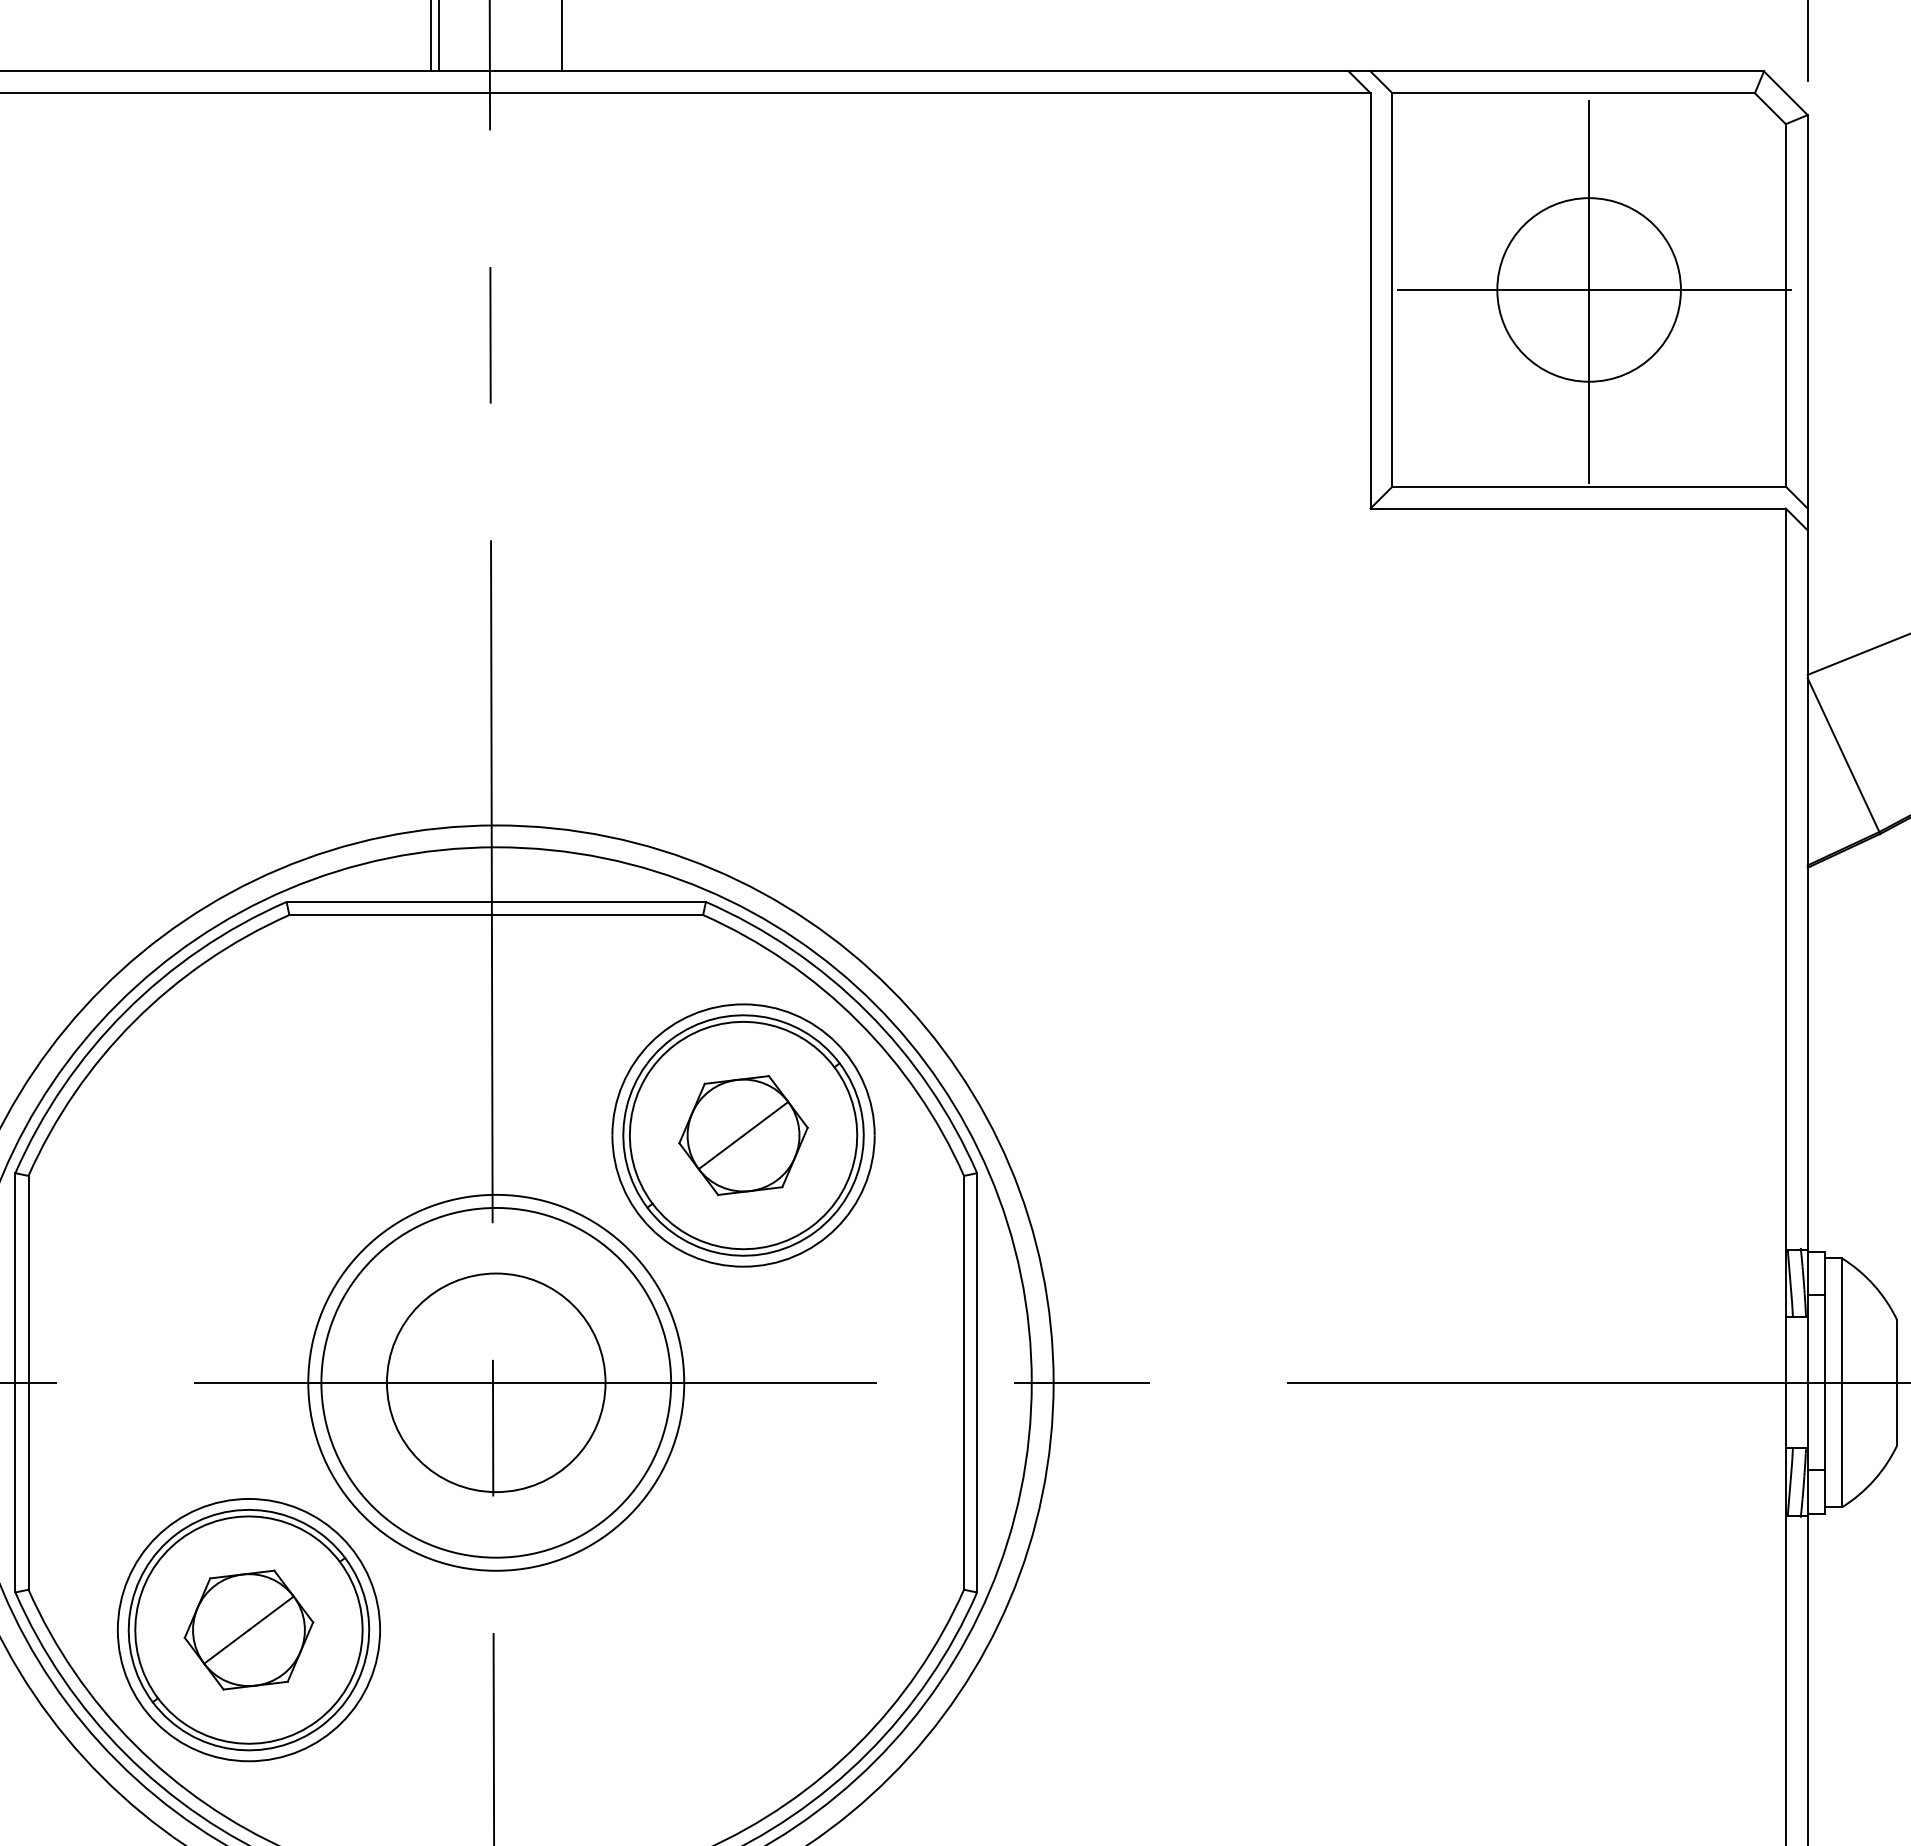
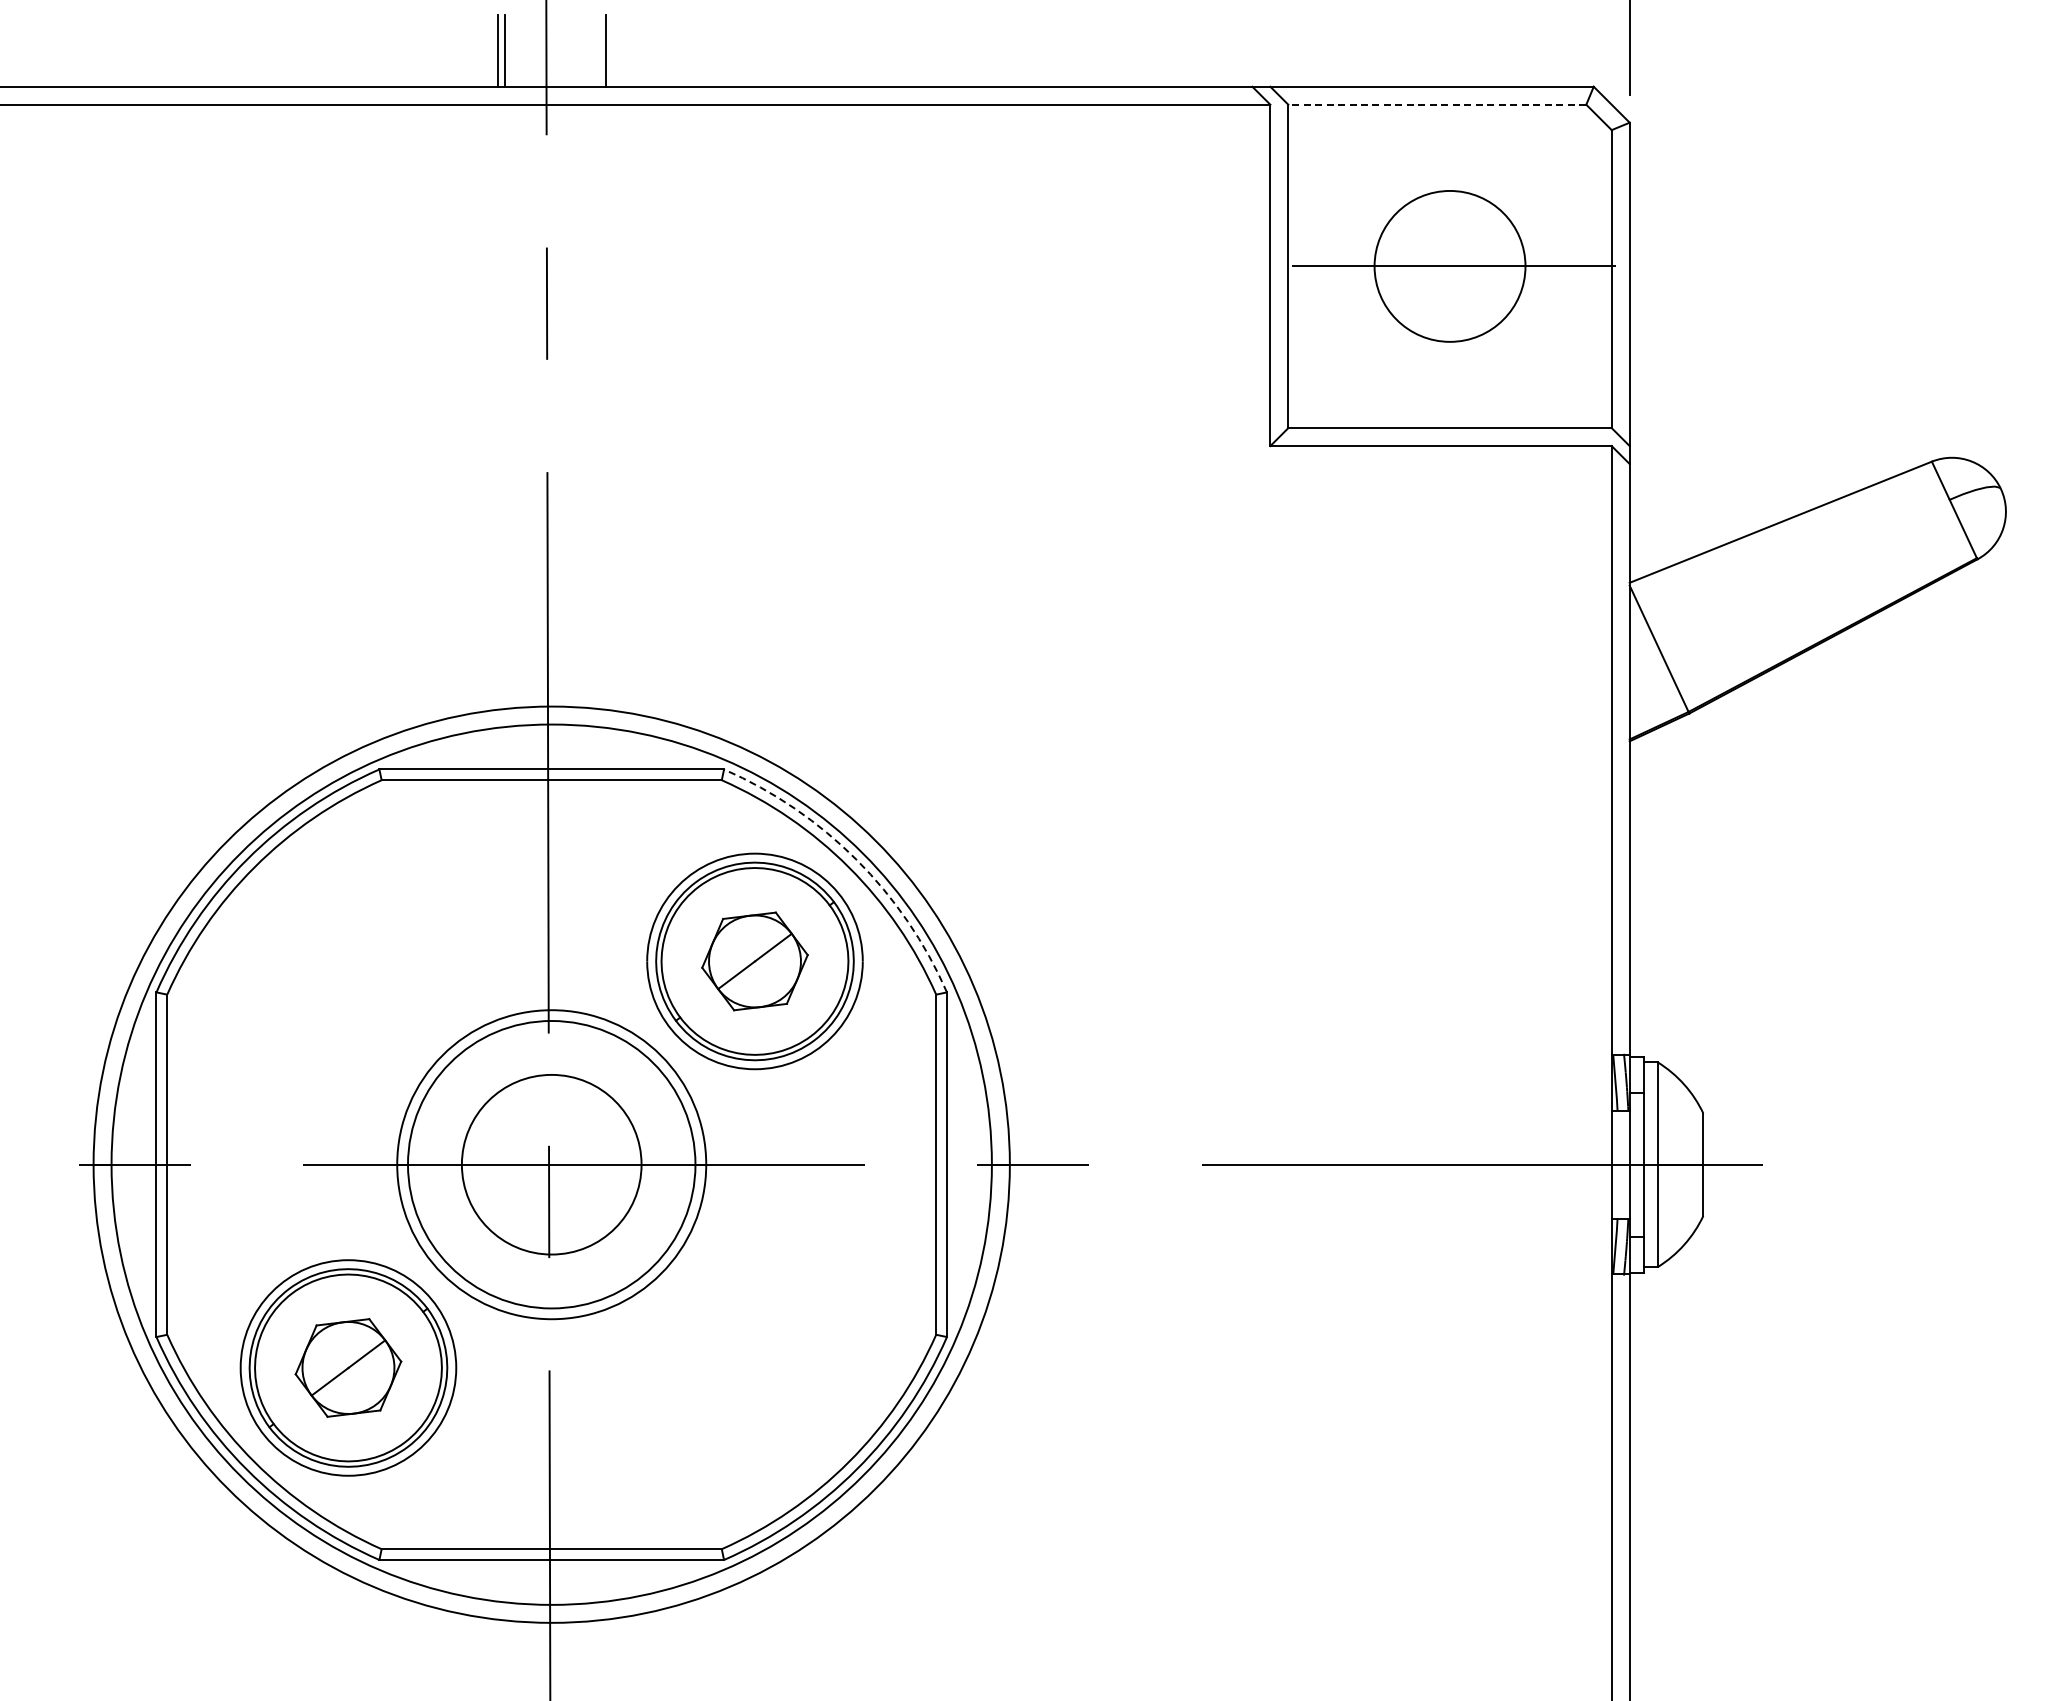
line: (1573, 92) -> (1437, 104), solid -> dashed
line: (1589, 292) -> (1450, 268), removed
arc: (867, 1011) -> (856, 859), solid -> dashed

